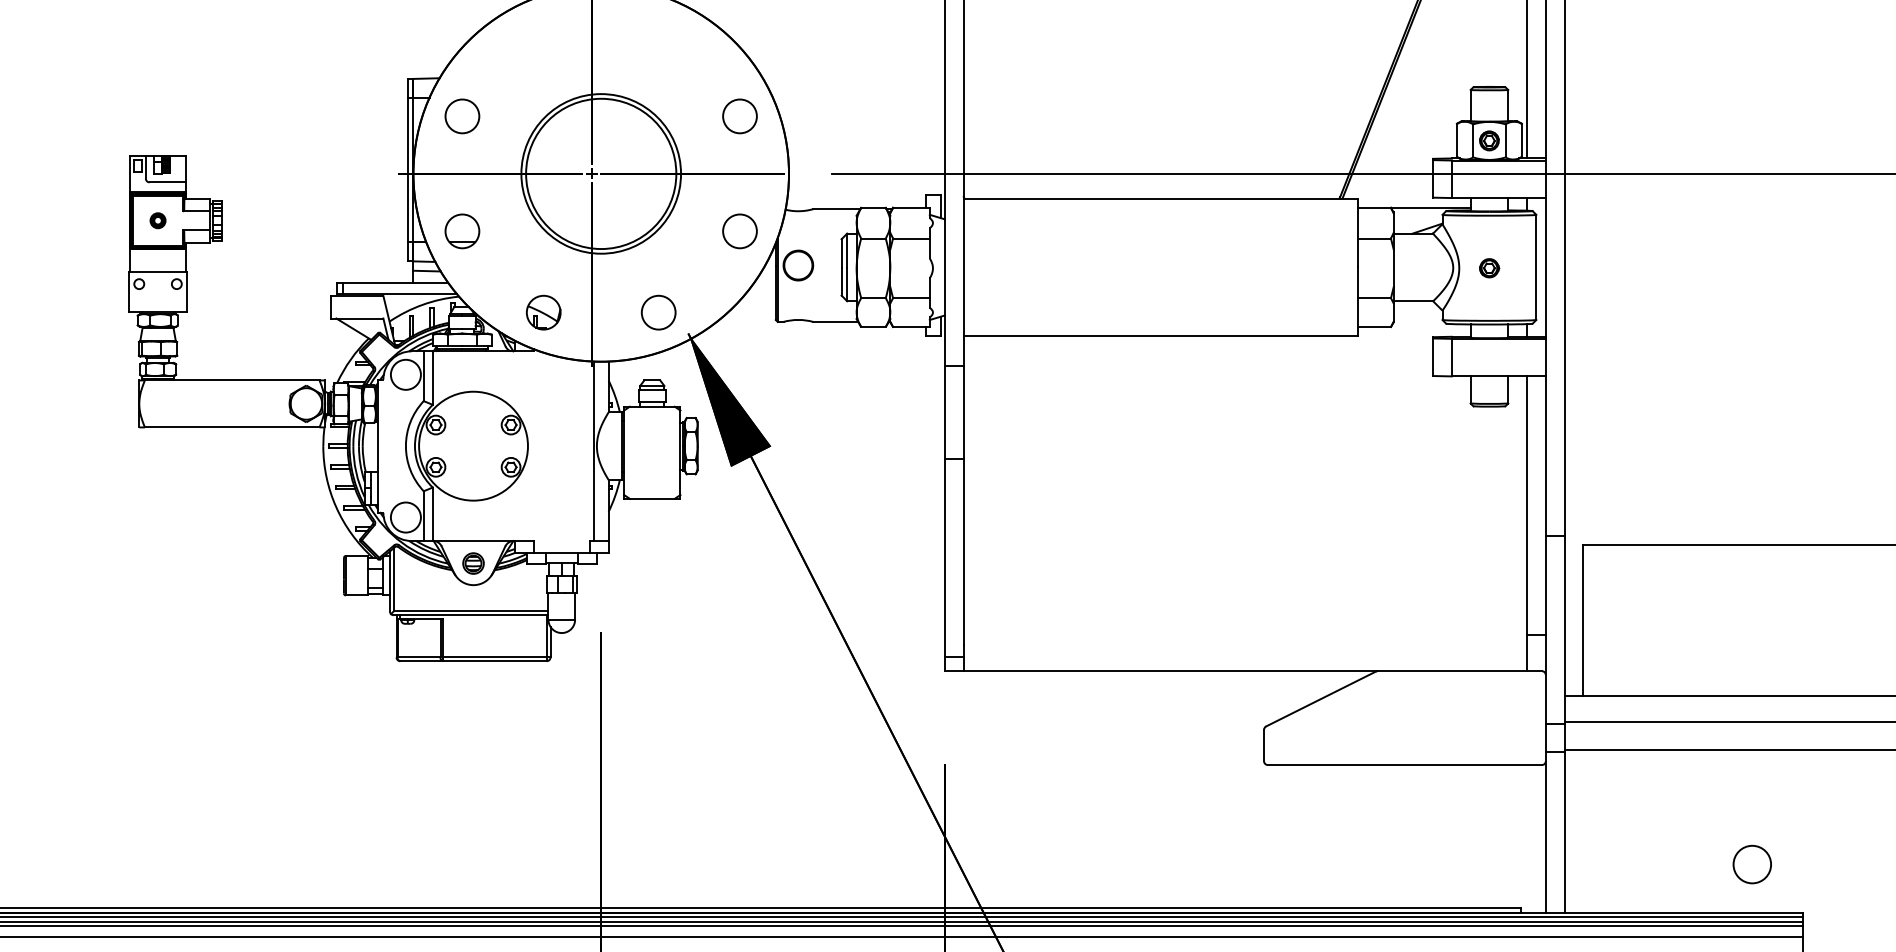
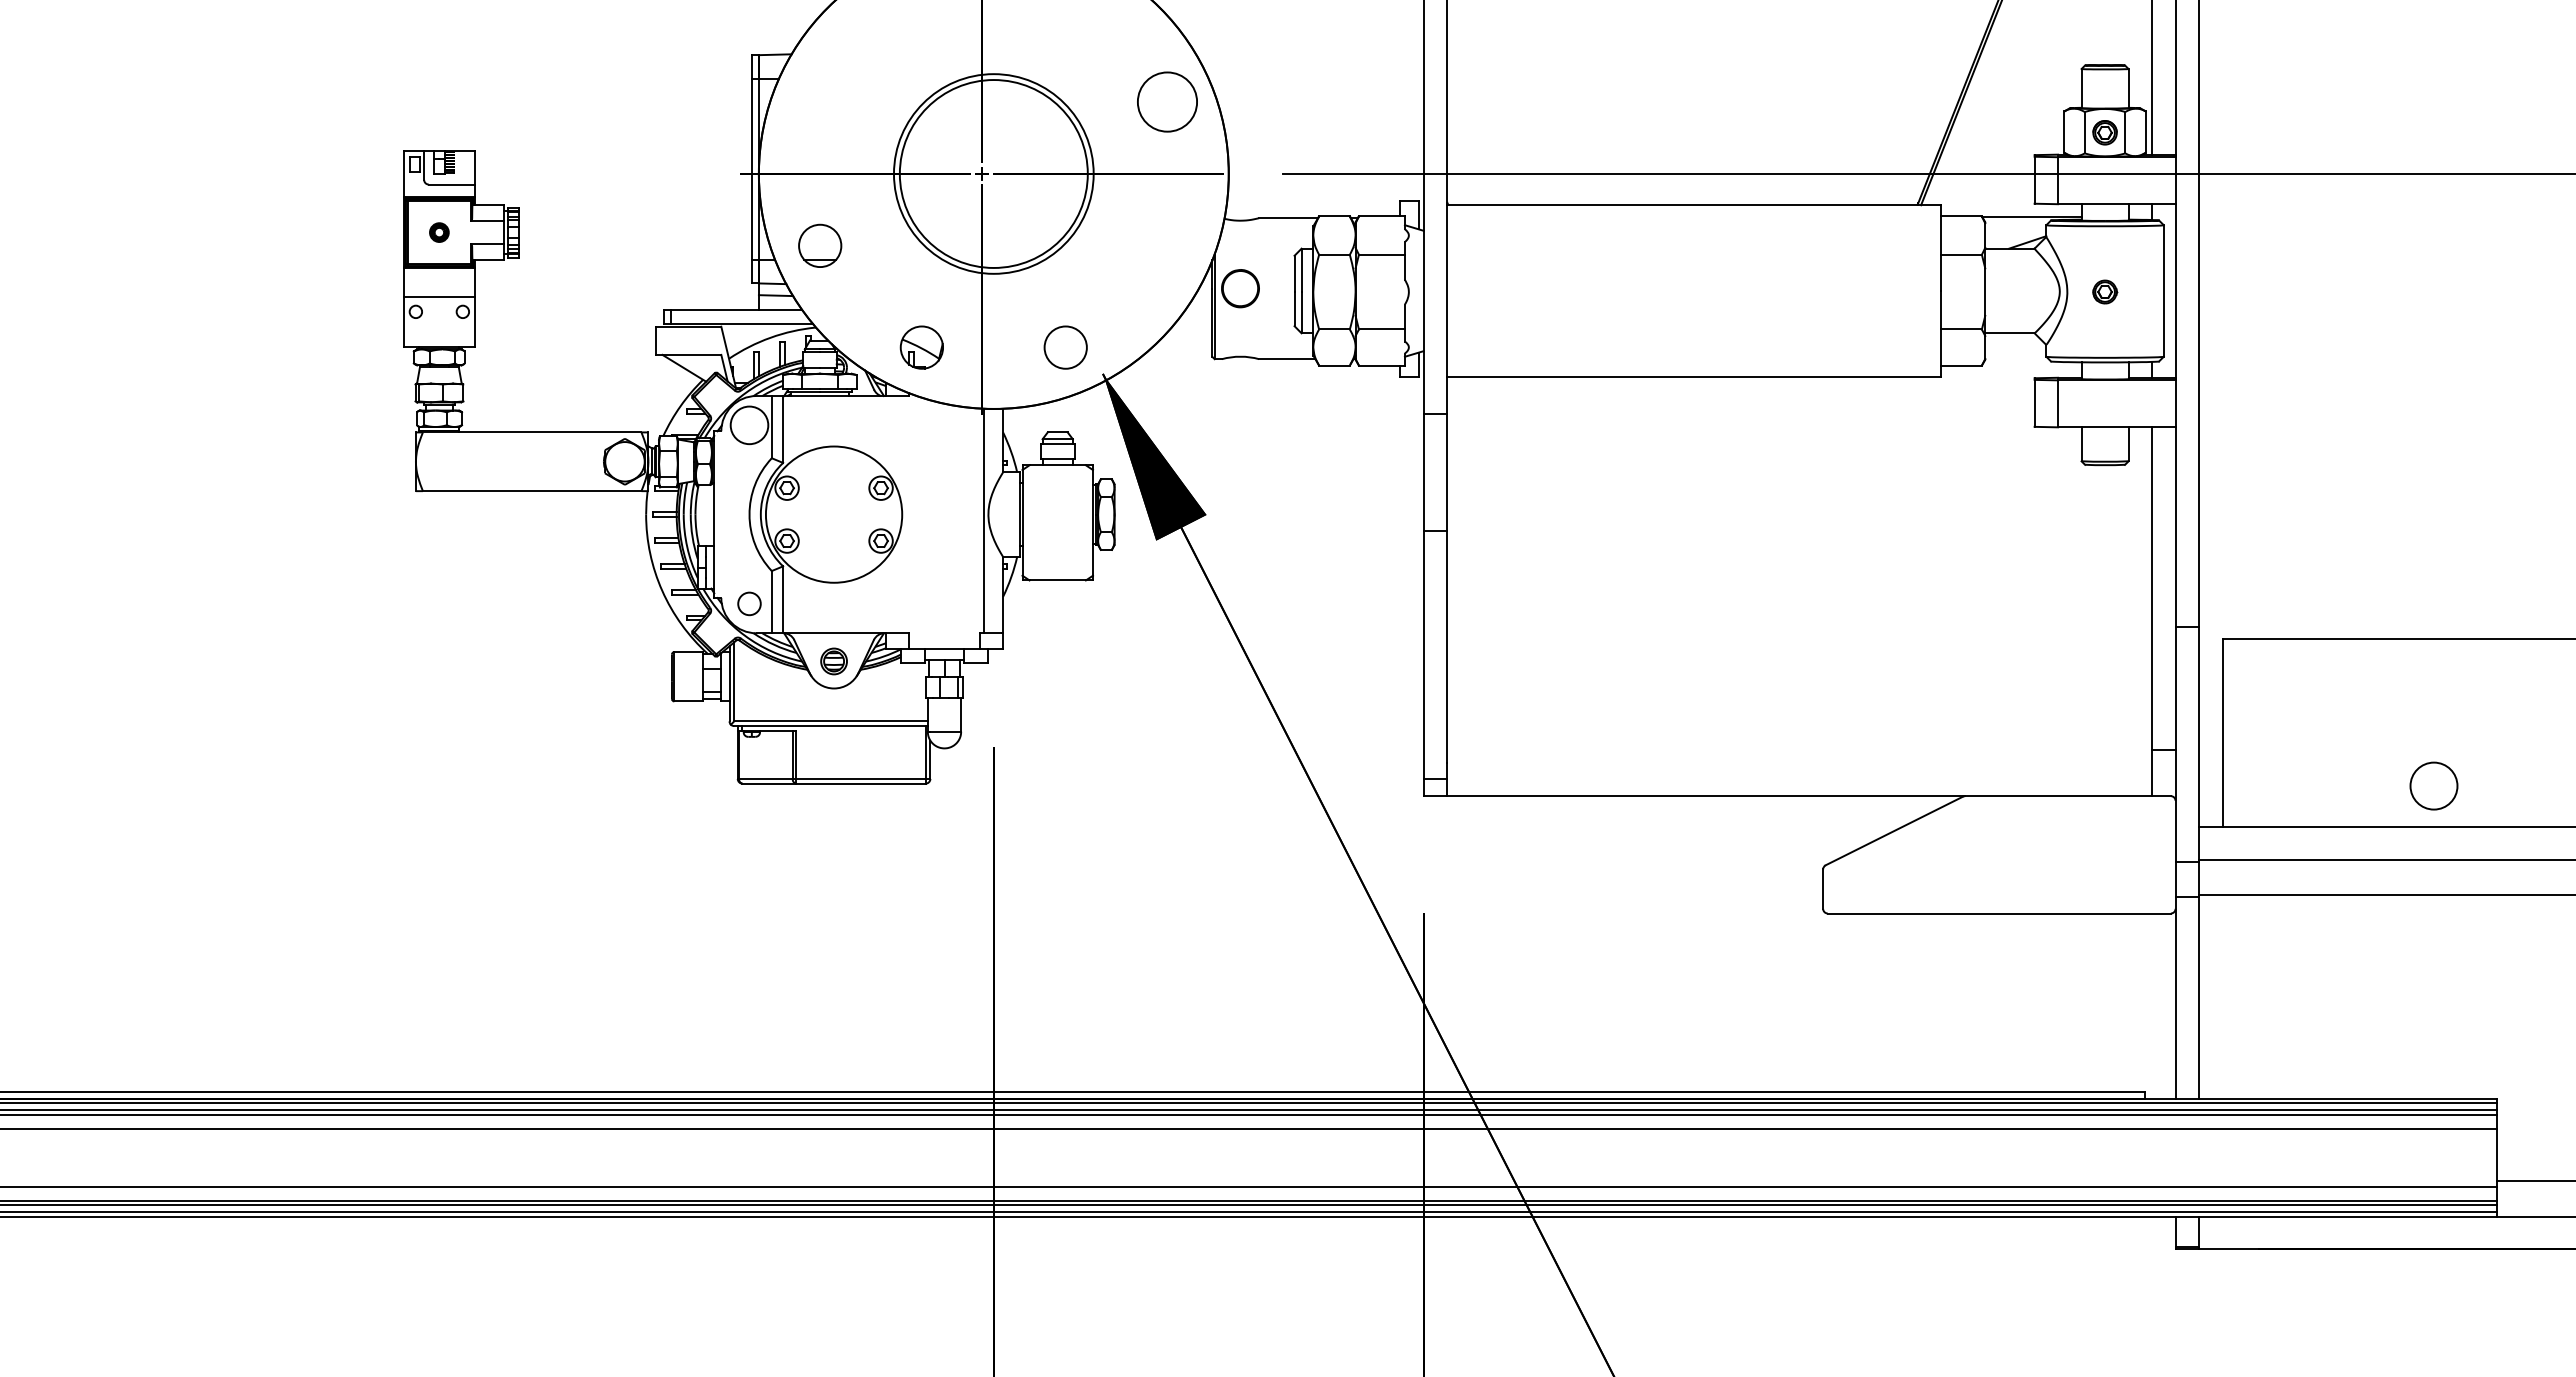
circle: (740, 115) -> (1167, 101), size x1.4
circle: (462, 116) -> (820, 102), removed
circle: (740, 231) -> (1167, 245), removed
circle: (405, 517) -> (749, 603), size x0.6
circle: (1751, 864) -> (2433, 785), moved

